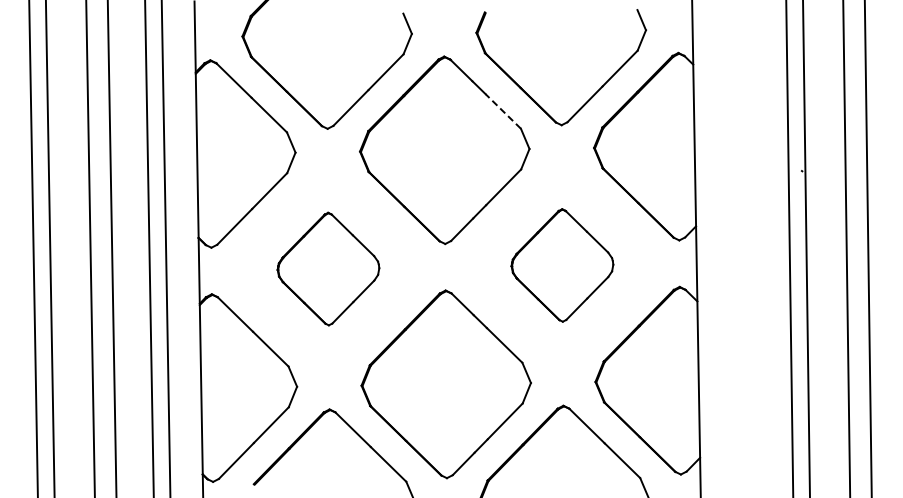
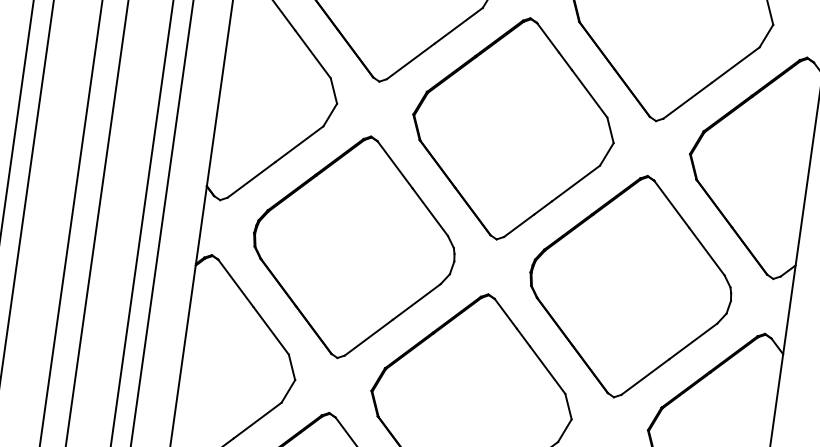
line: (503, 111) -> (590, 94), dashed -> solid
part: (562, 265) -> (630, 286), size x1.67
part: (328, 268) -> (354, 246), size x1.67

